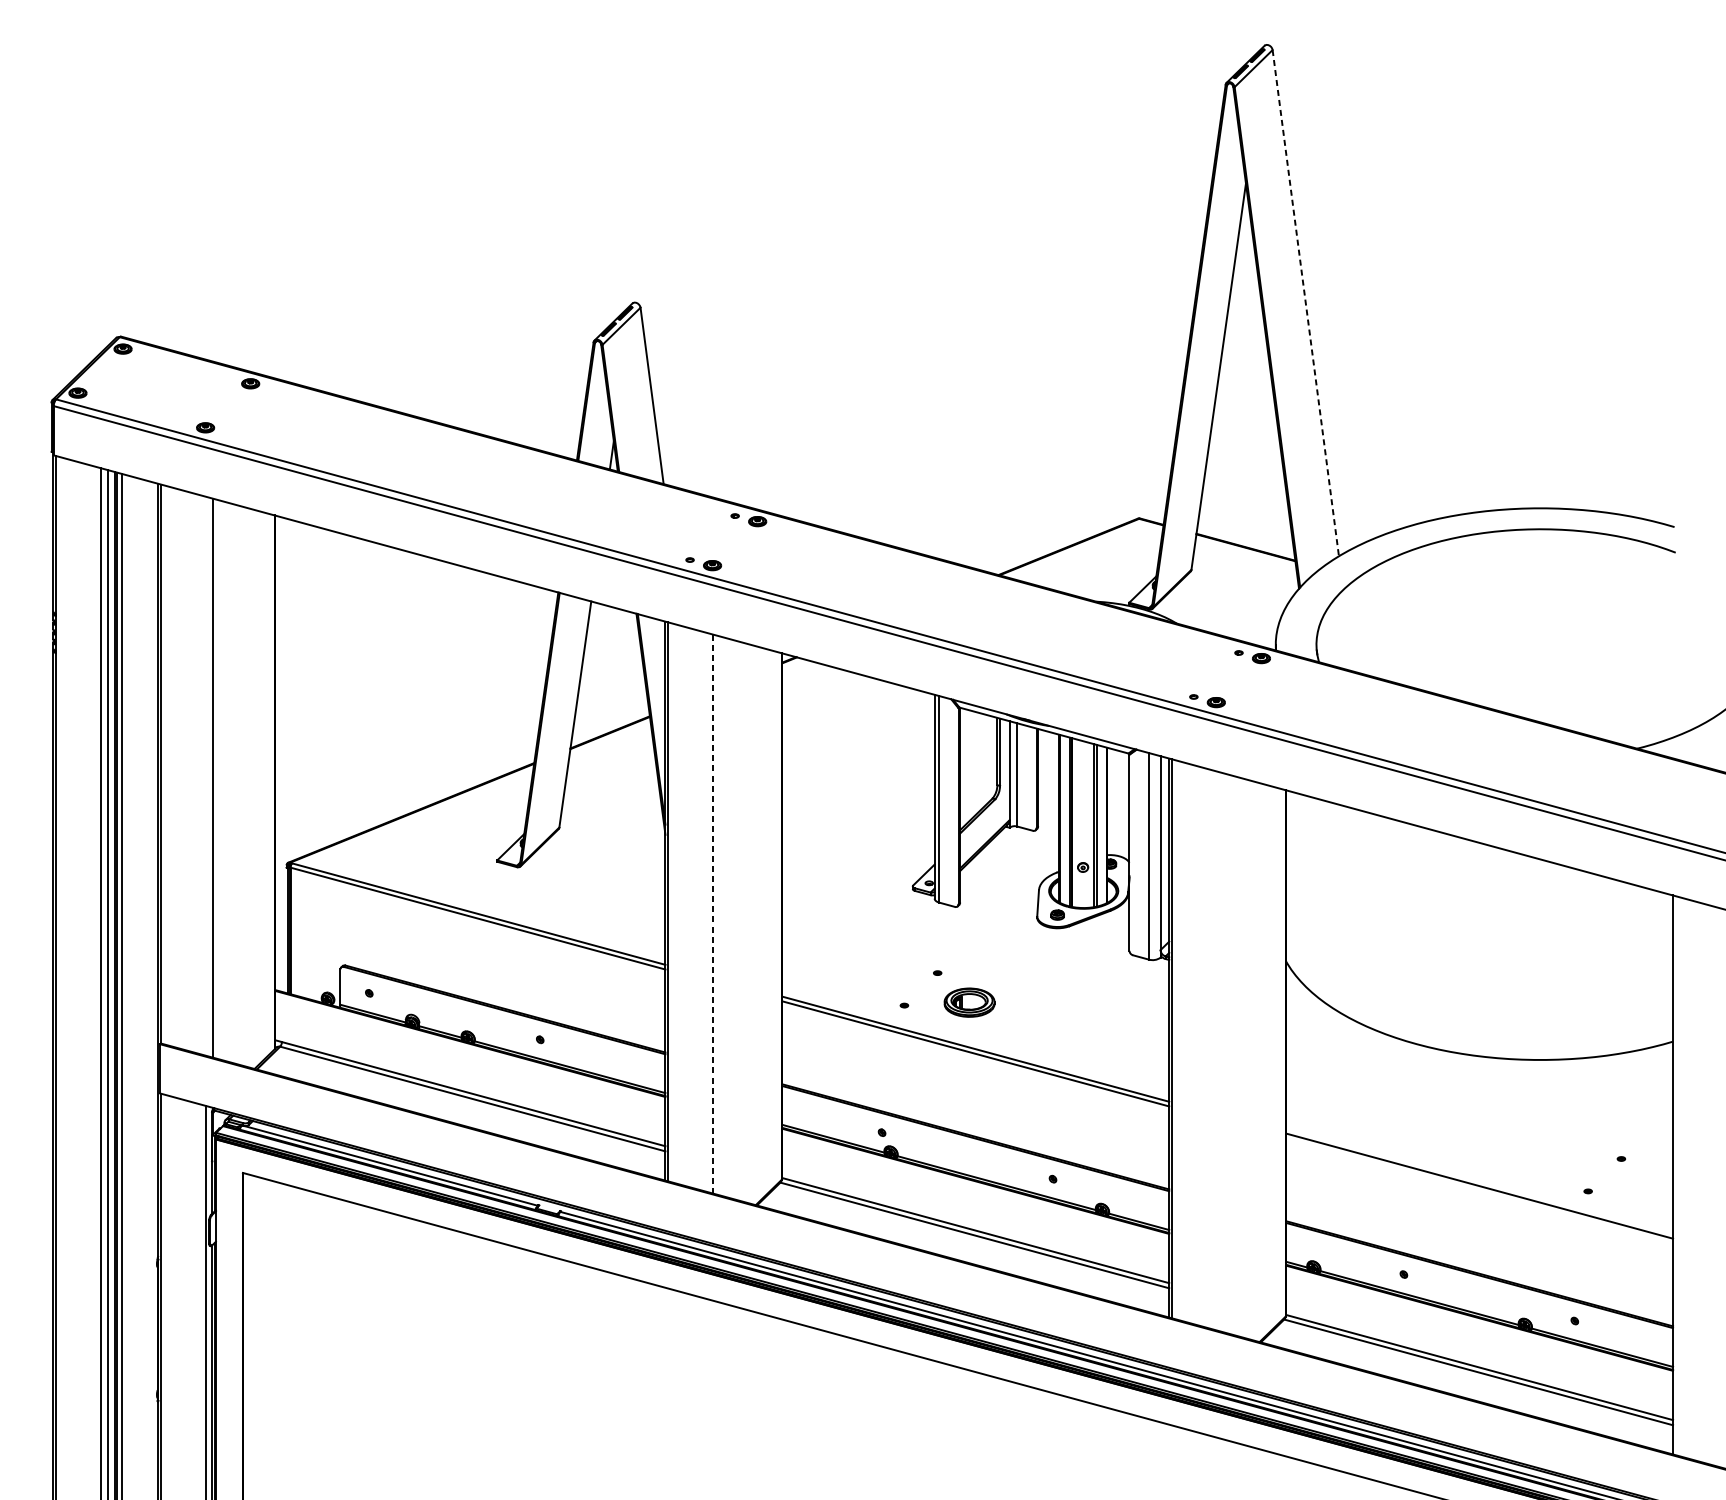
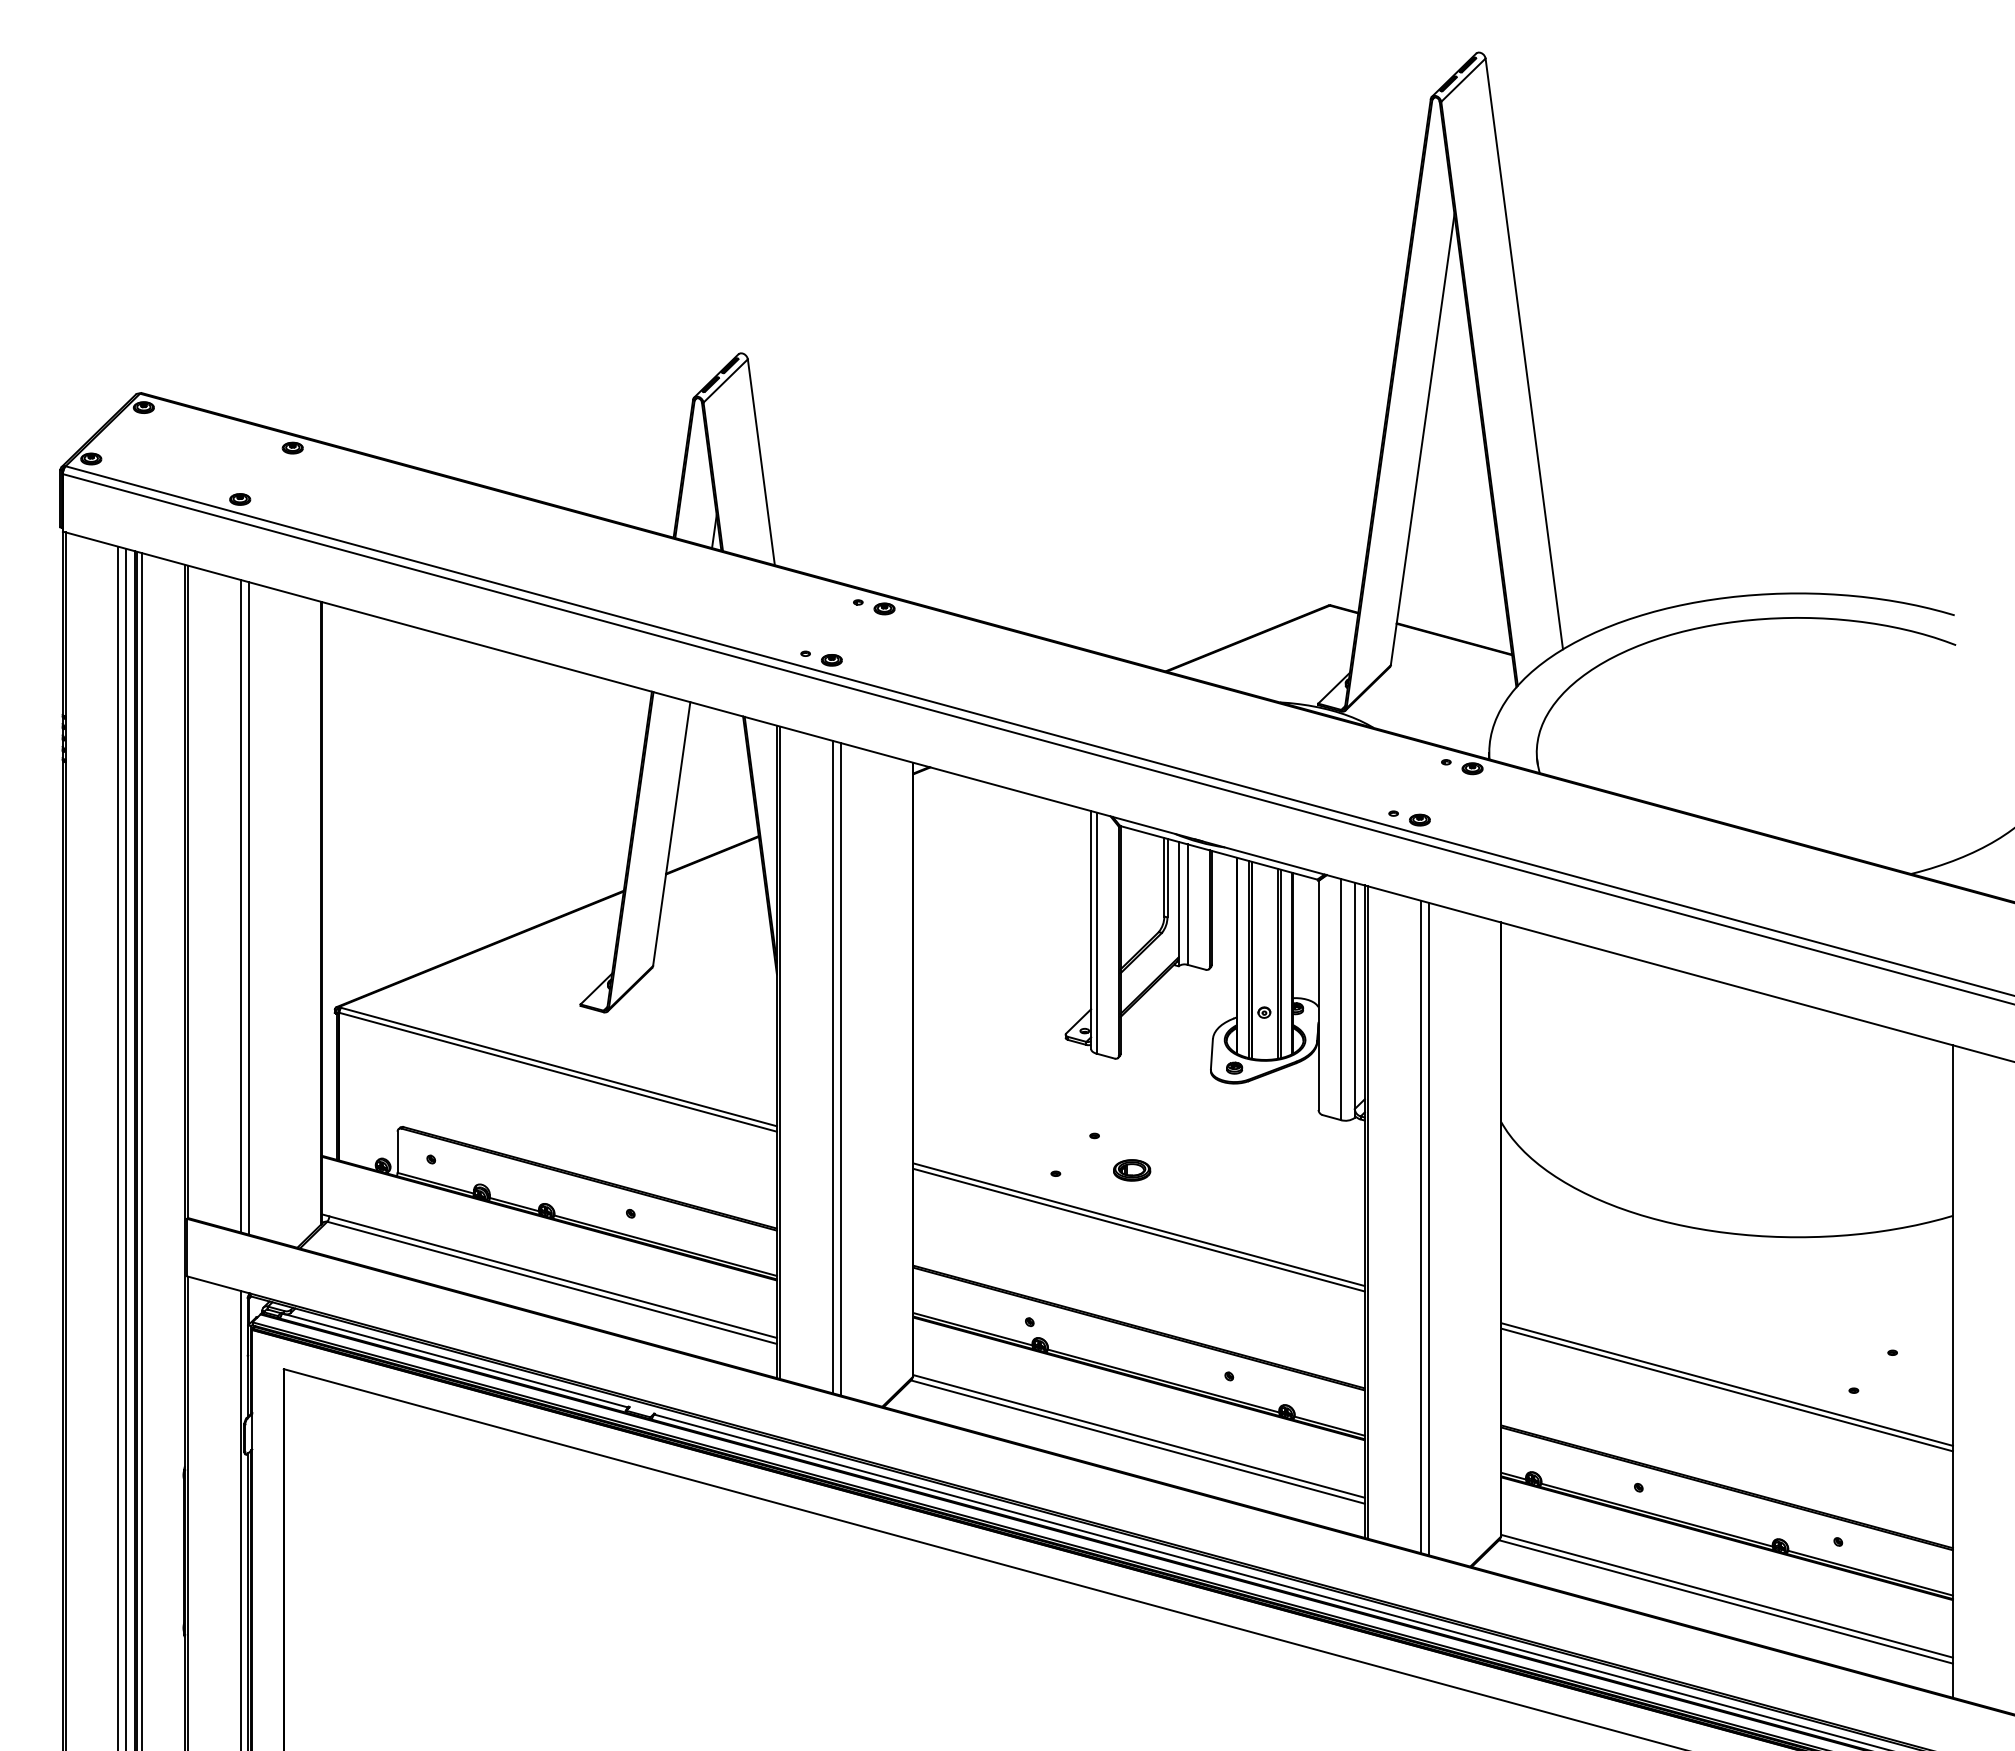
line: (1305, 302) -> (1524, 353), dashed -> solid
line: (205, 775) -> (240, 905), added
line: (713, 914) -> (832, 1067), dashed -> solid
line: (719, 915) -> (840, 1068), added
part: (970, 1002) -> (1132, 1170), size x0.62
line: (1216, 1050) -> (1420, 1226), added
line: (1223, 1052) -> (1428, 1228), added
line: (1479, 1190) -> (1726, 1389), added

